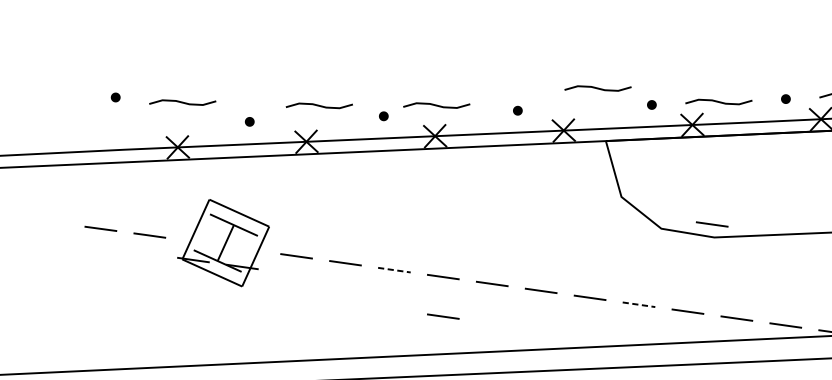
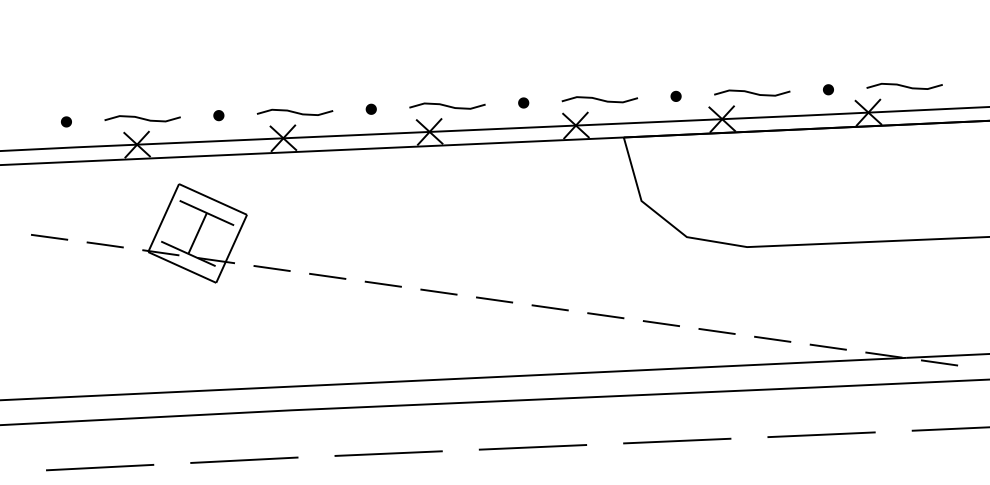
curve: (597, 88) -> (599, 99), moved
part: (115, 97) -> (66, 121), moved
curve: (182, 102) -> (142, 118), moved
curve: (318, 105) -> (294, 111), moved
curve: (436, 105) -> (447, 105), moved
line: (712, 223) -> (744, 231), removed
part: (223, 243) -> (194, 233), moved
line: (394, 270) -> (383, 284), dashed -> solid
line: (639, 304) -> (661, 323), dashed -> solid
line: (442, 316) -> (438, 336), removed

